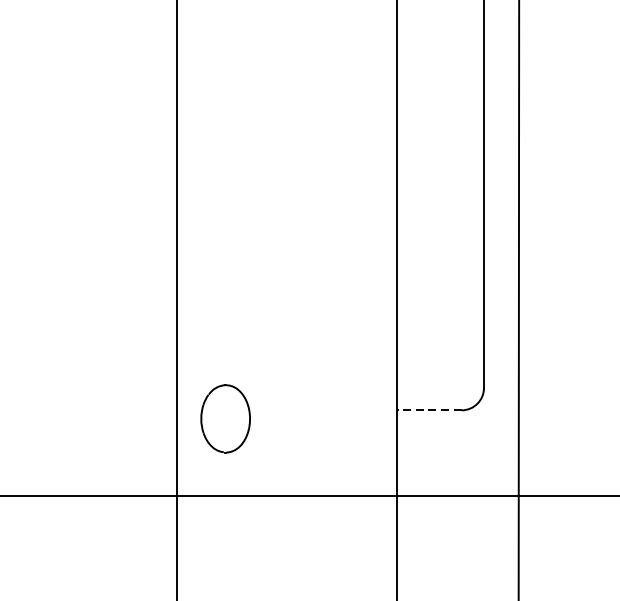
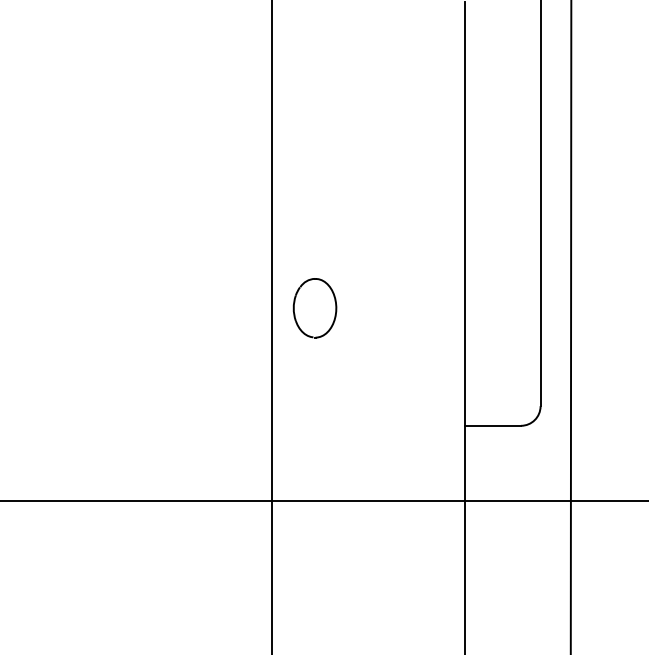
line: (428, 409) -> (492, 425), dashed -> solid
part: (225, 419) -> (314, 308), moved

